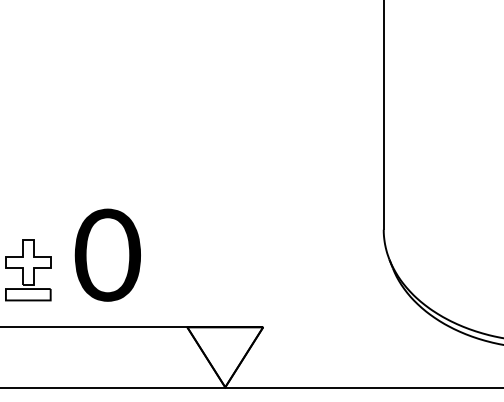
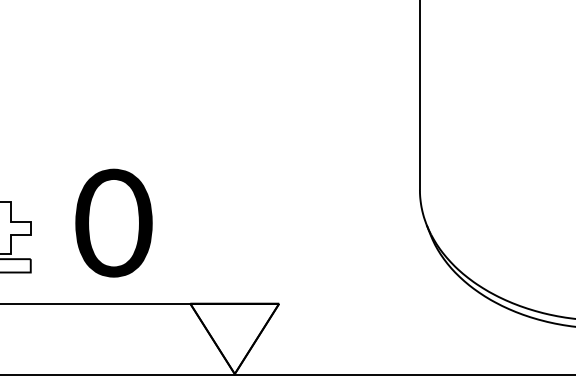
text: (107, 254) -> (113, 222), moved

